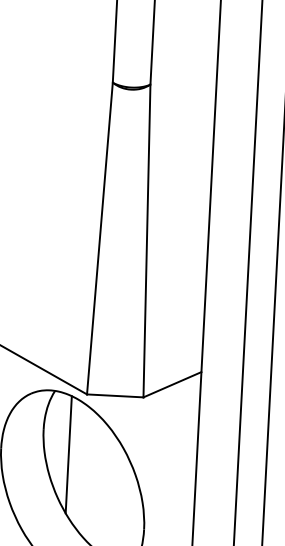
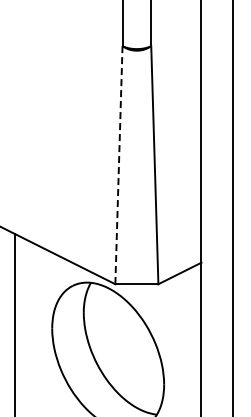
line: (99, 238) -> (118, 165), solid -> dashed
line: (68, 454) -> (103, 330), removed

